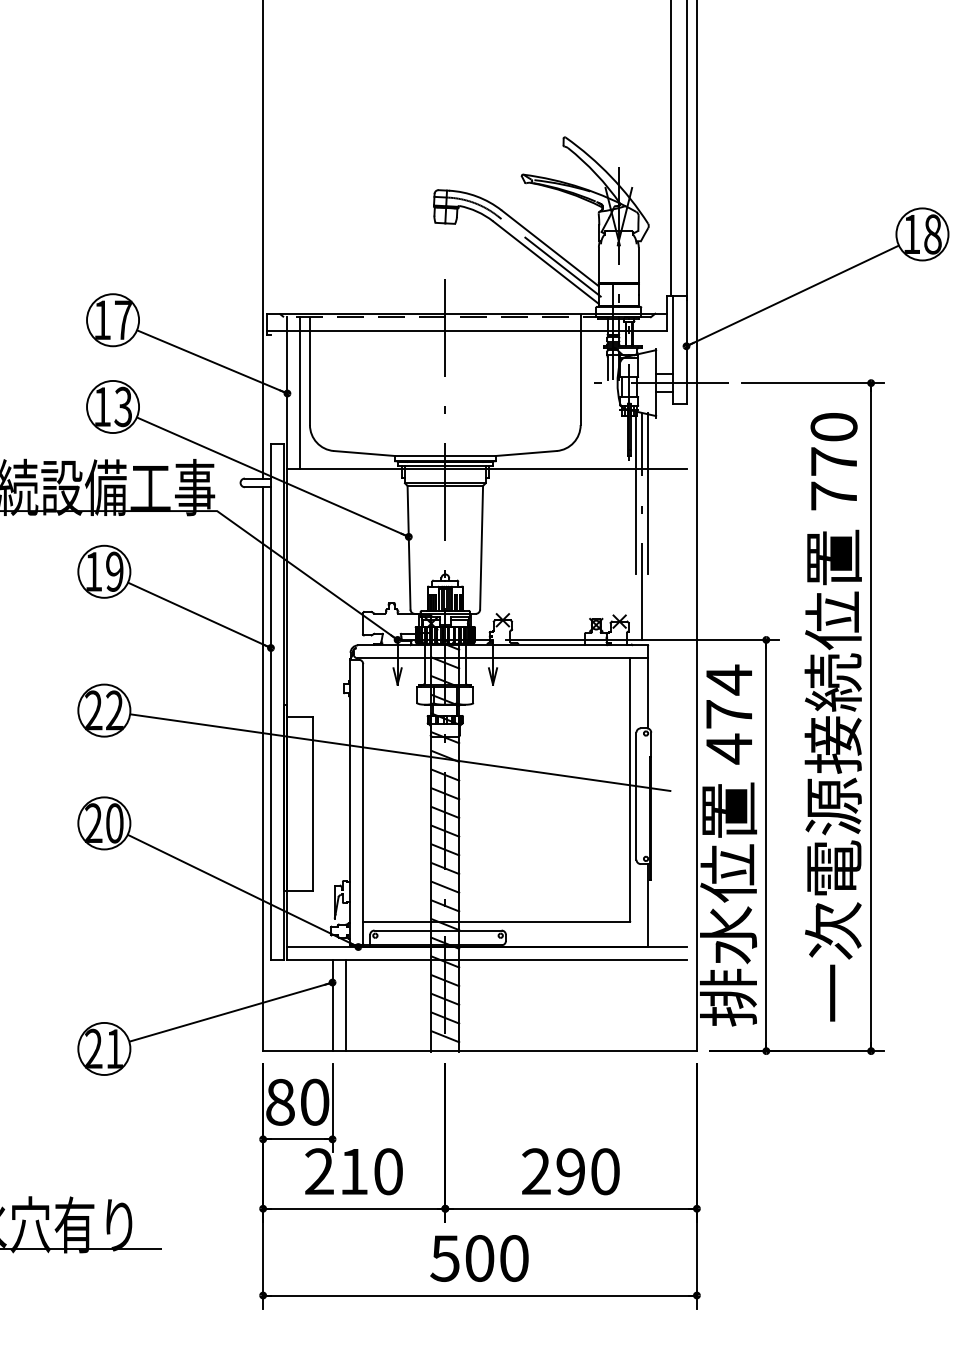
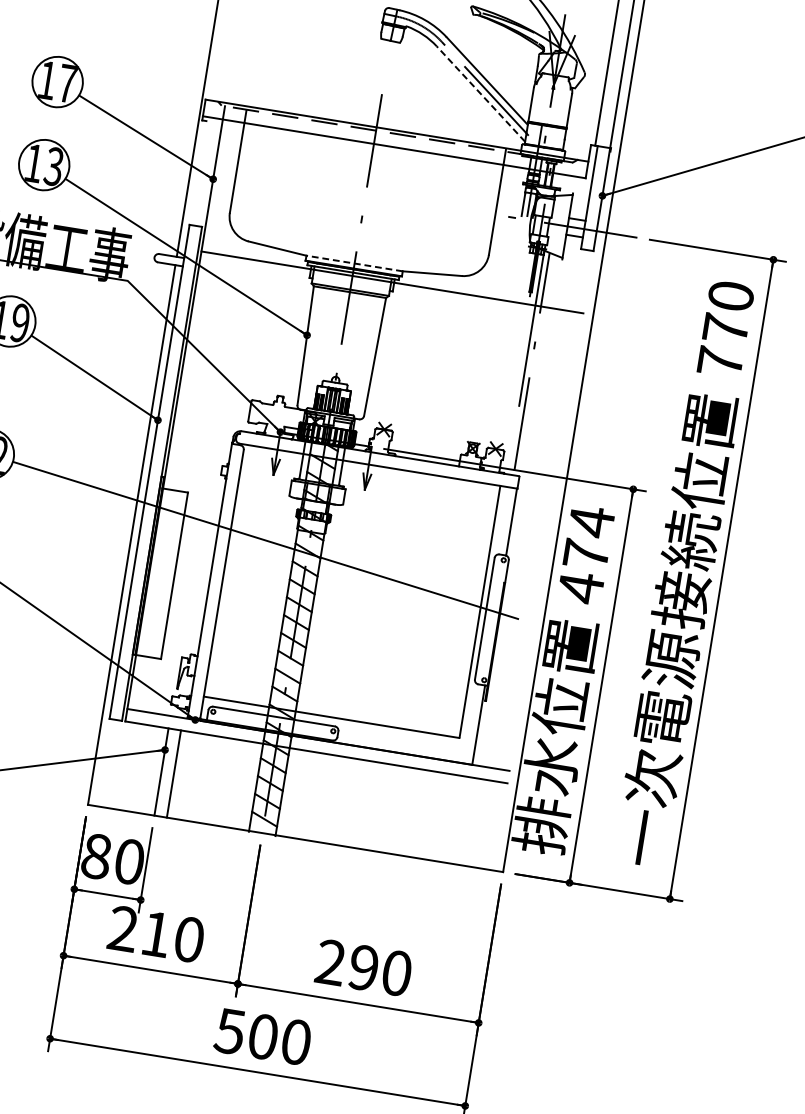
line: (546, 262) -> (481, 94), solid -> dashed
line: (300, 393) -> (225, 181), removed
line: (444, 456) -> (353, 263), solid -> dashed
line: (647, 493) -> (542, 330), removed

